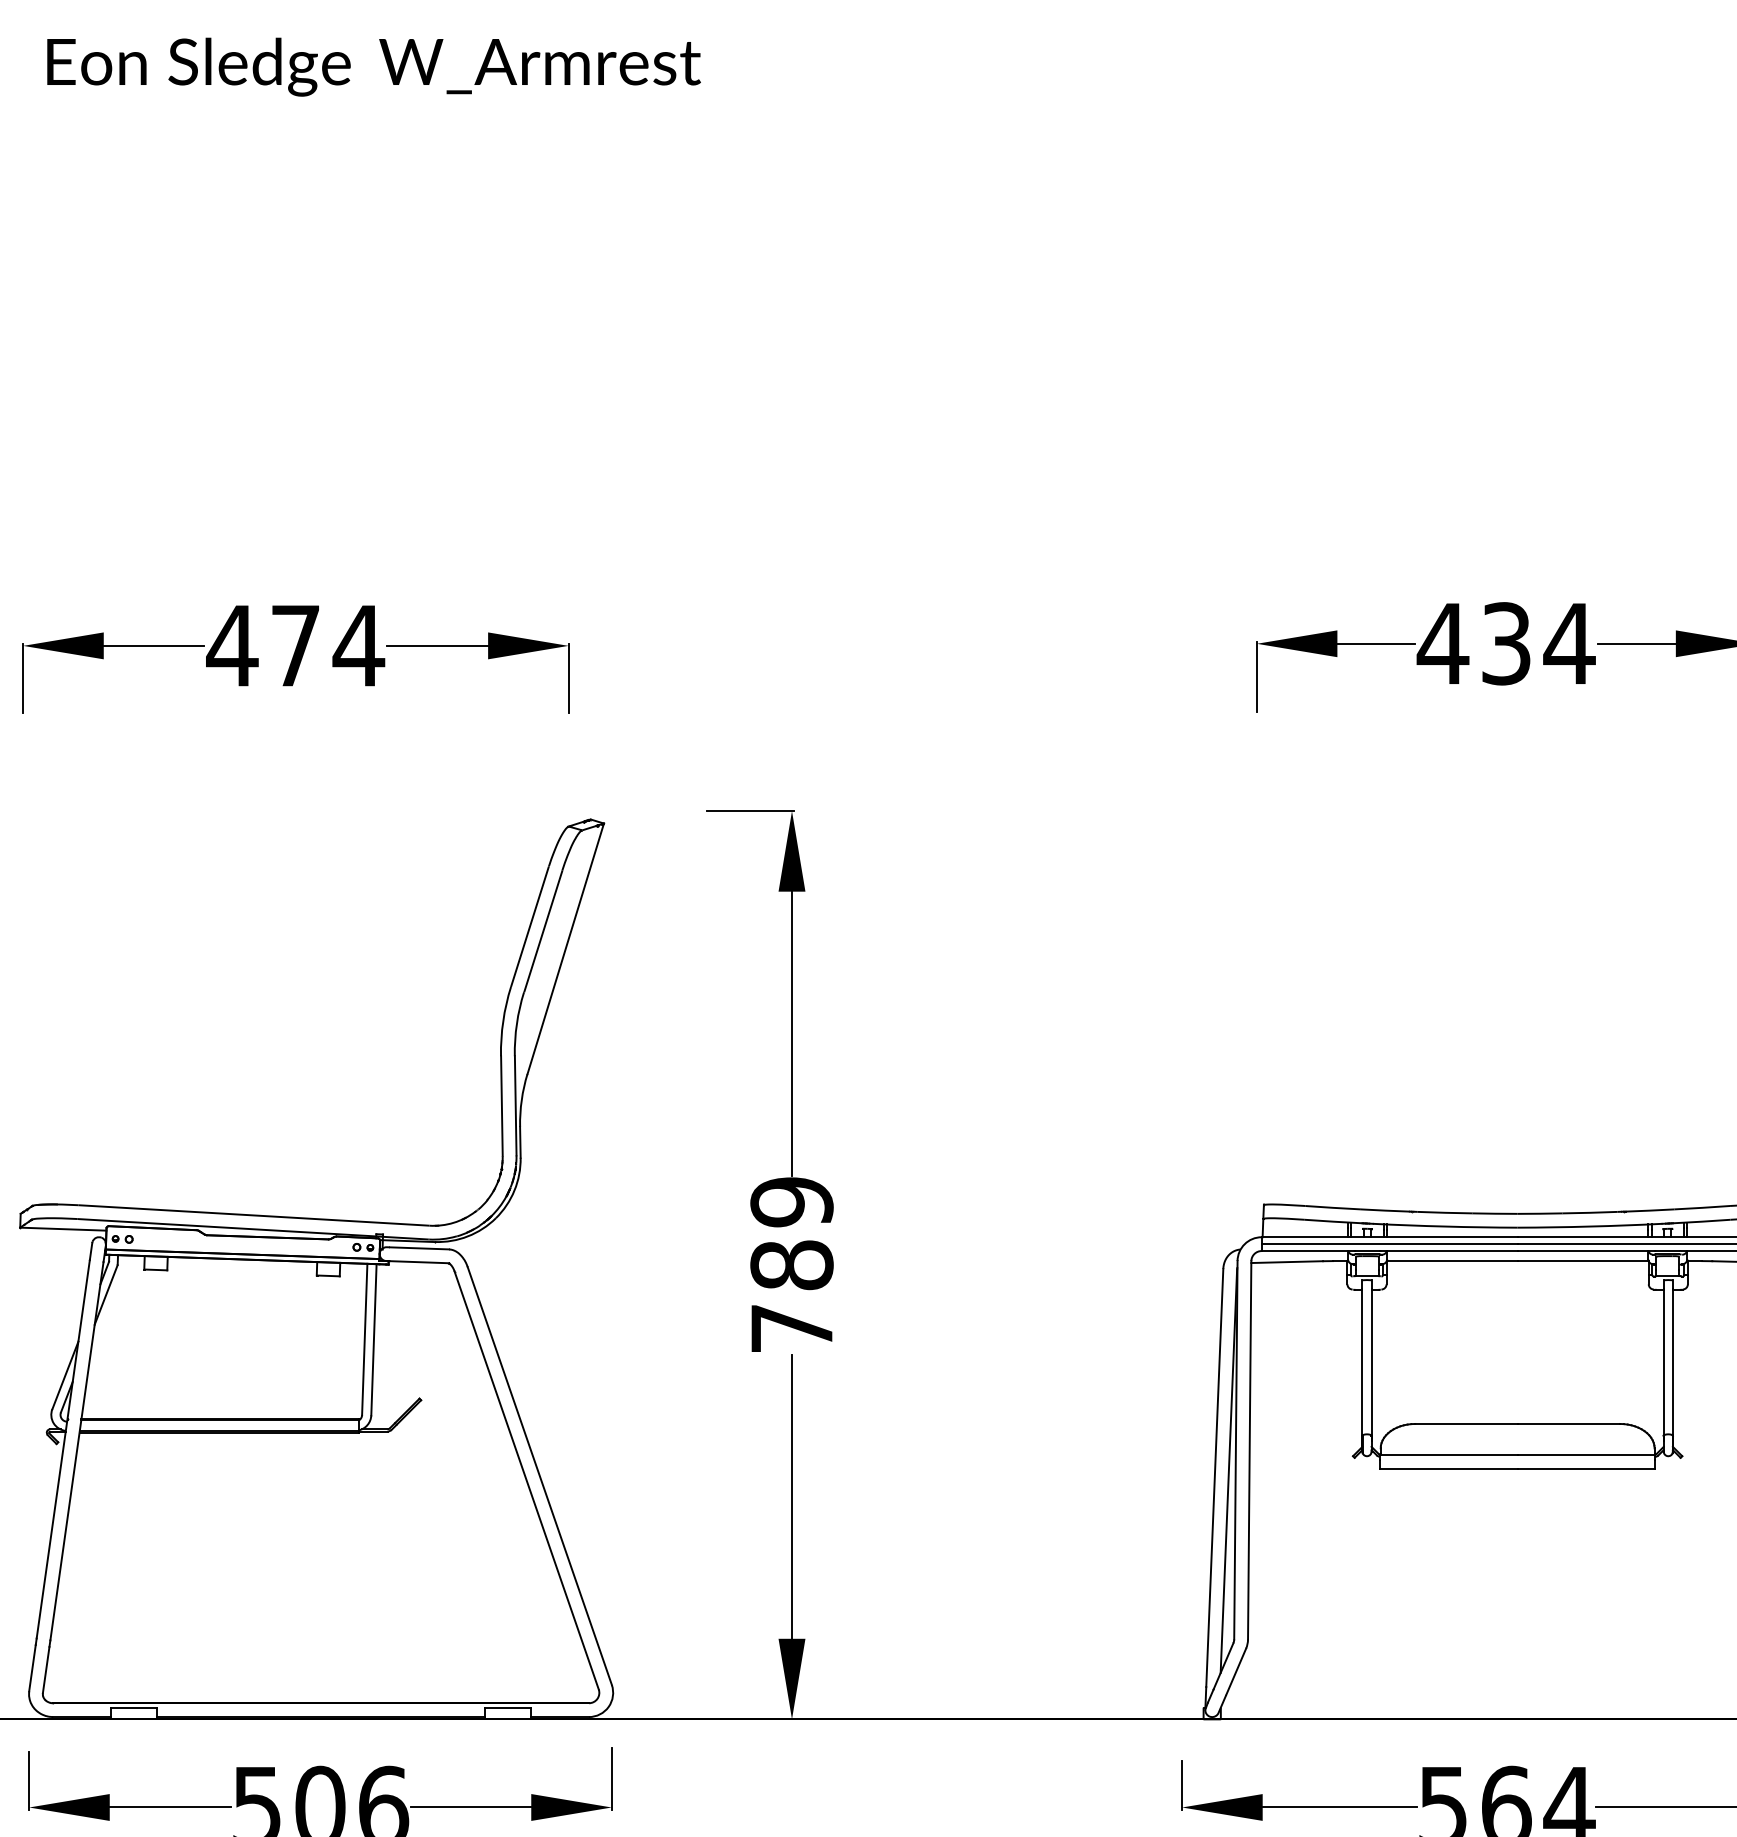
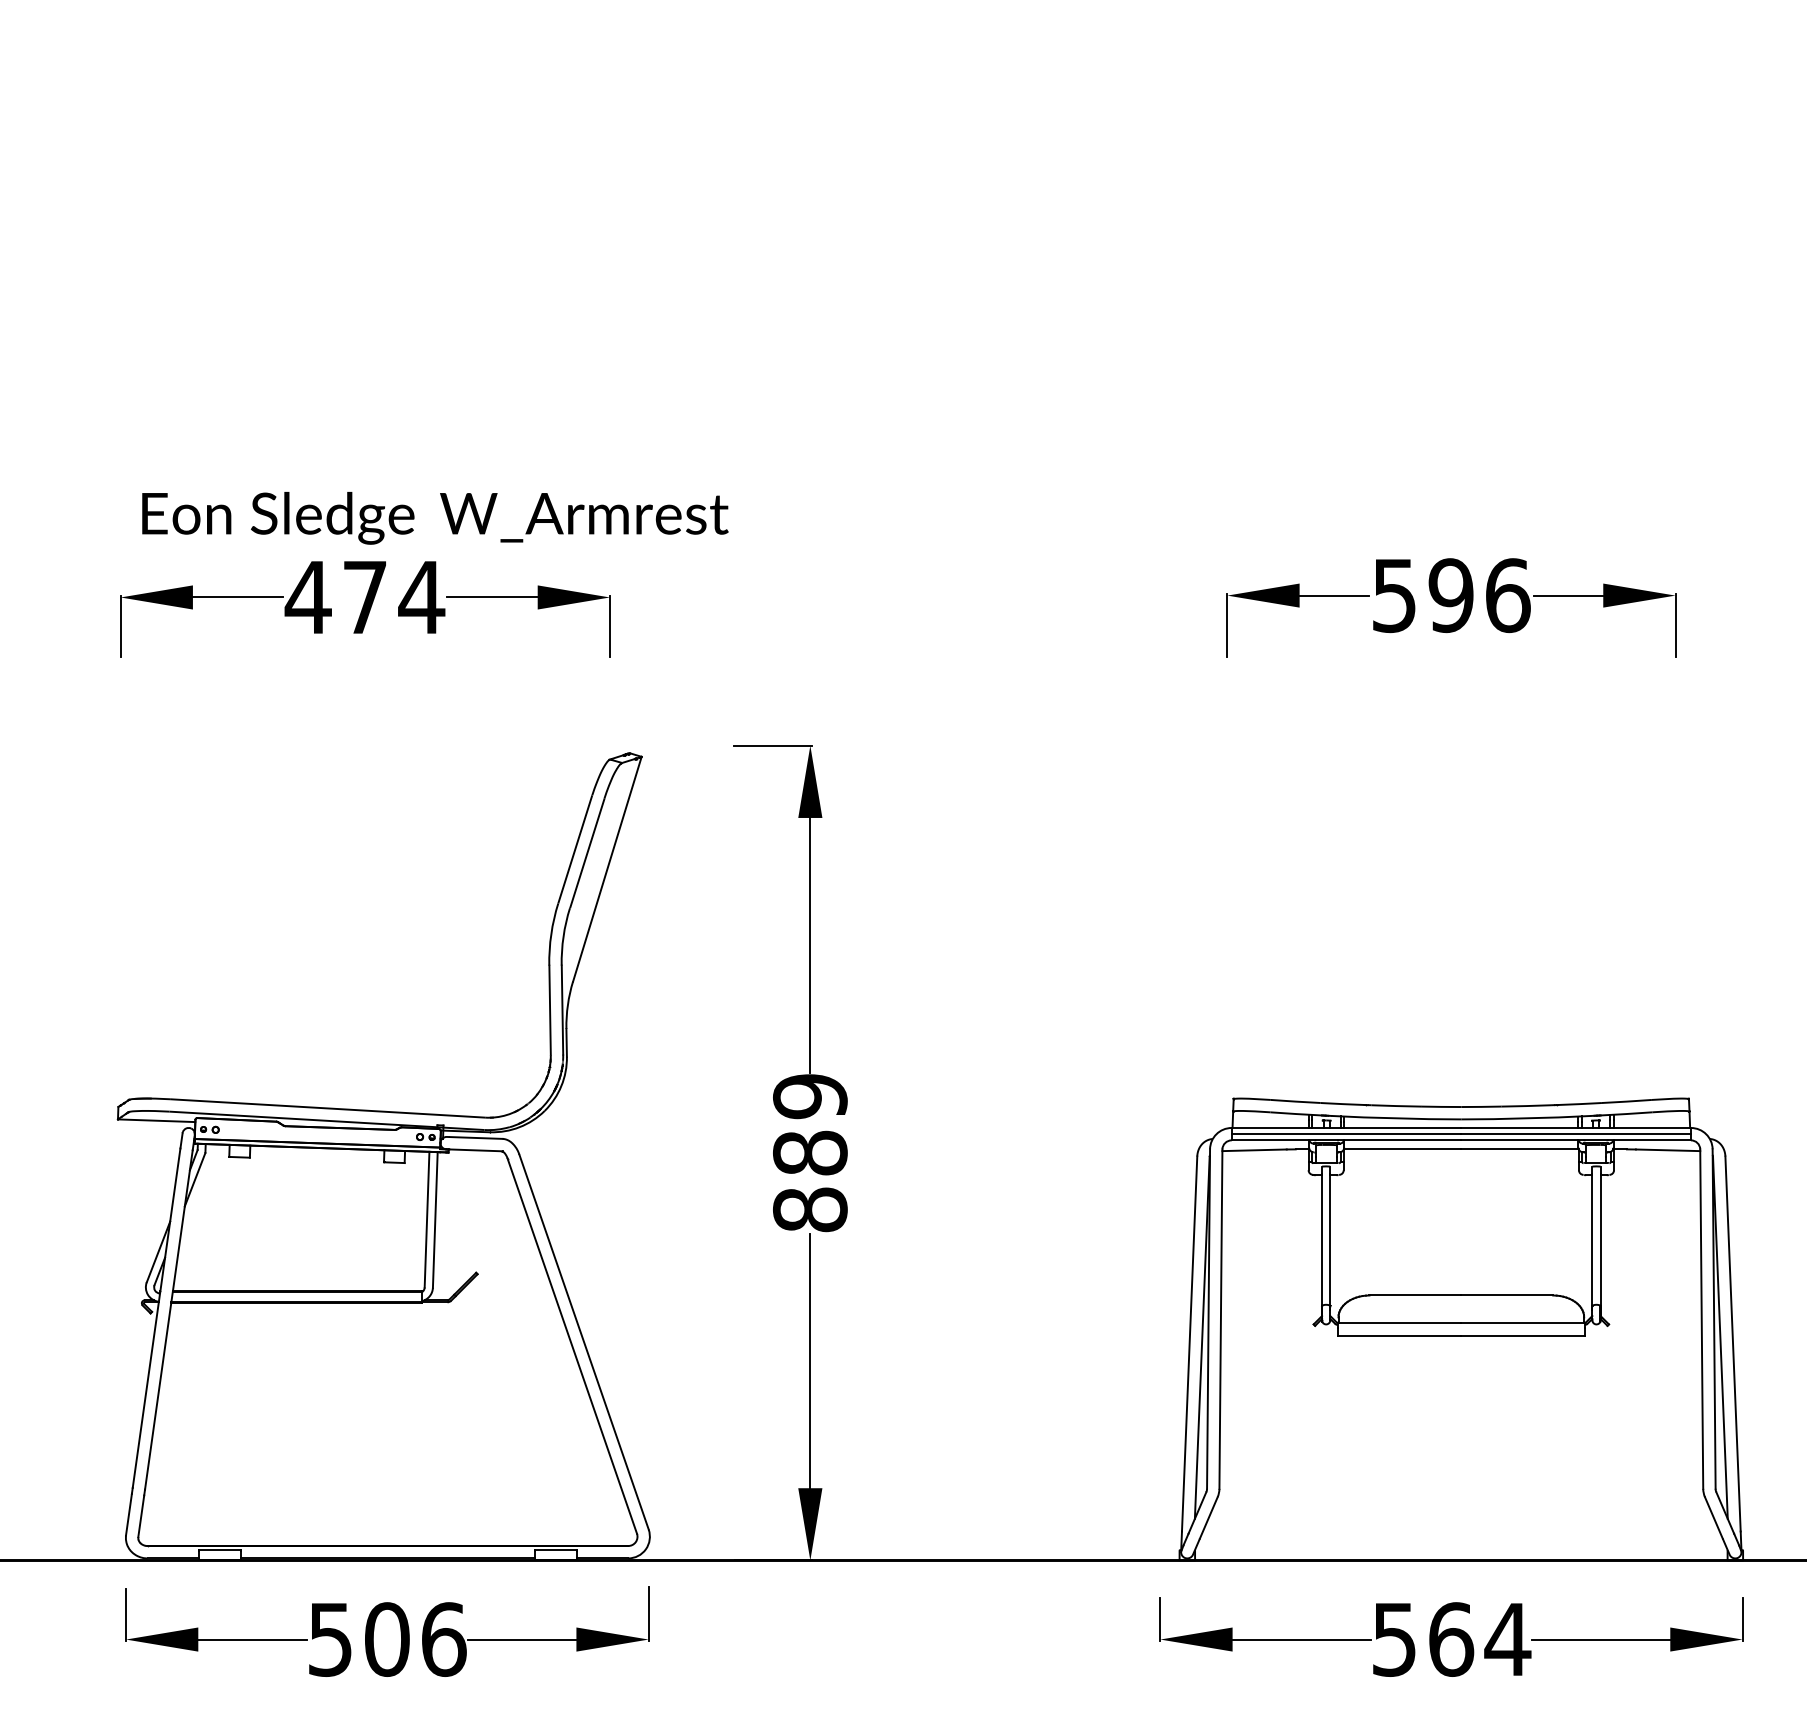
text: (374, 67) -> (435, 518), moved
text: (1505, 643) -> (1450, 595), 434 -> 596
text: (792, 1328) -> (810, 1209), 789 -> 889

